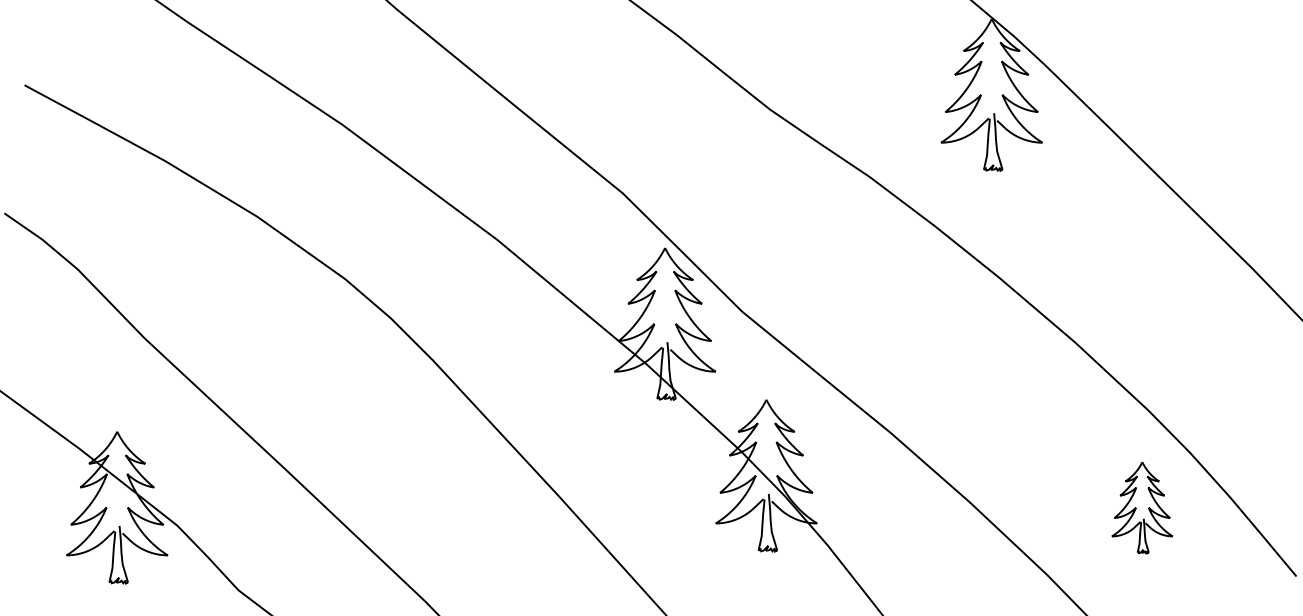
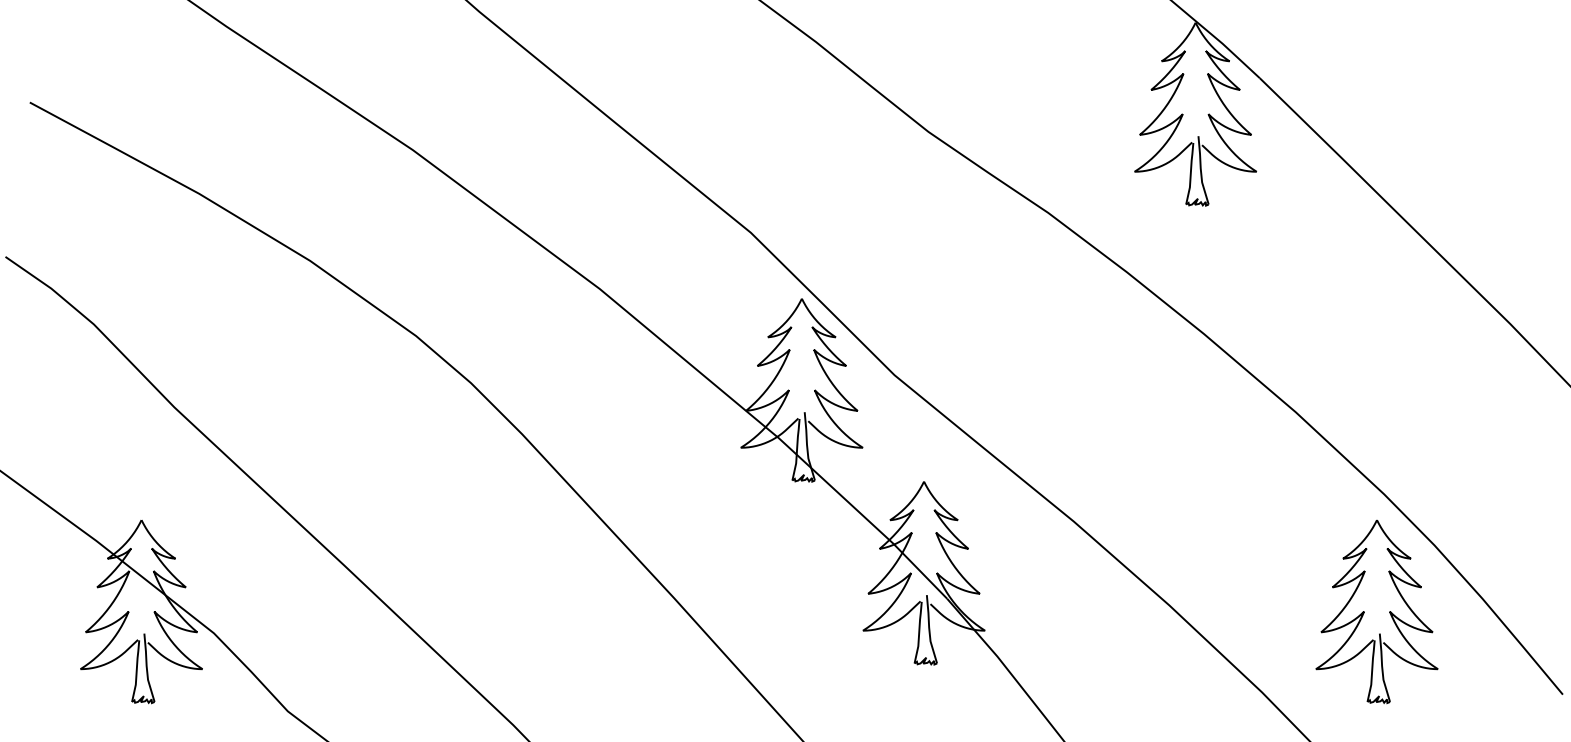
part: (1142, 507) -> (1377, 611), size x1.67

